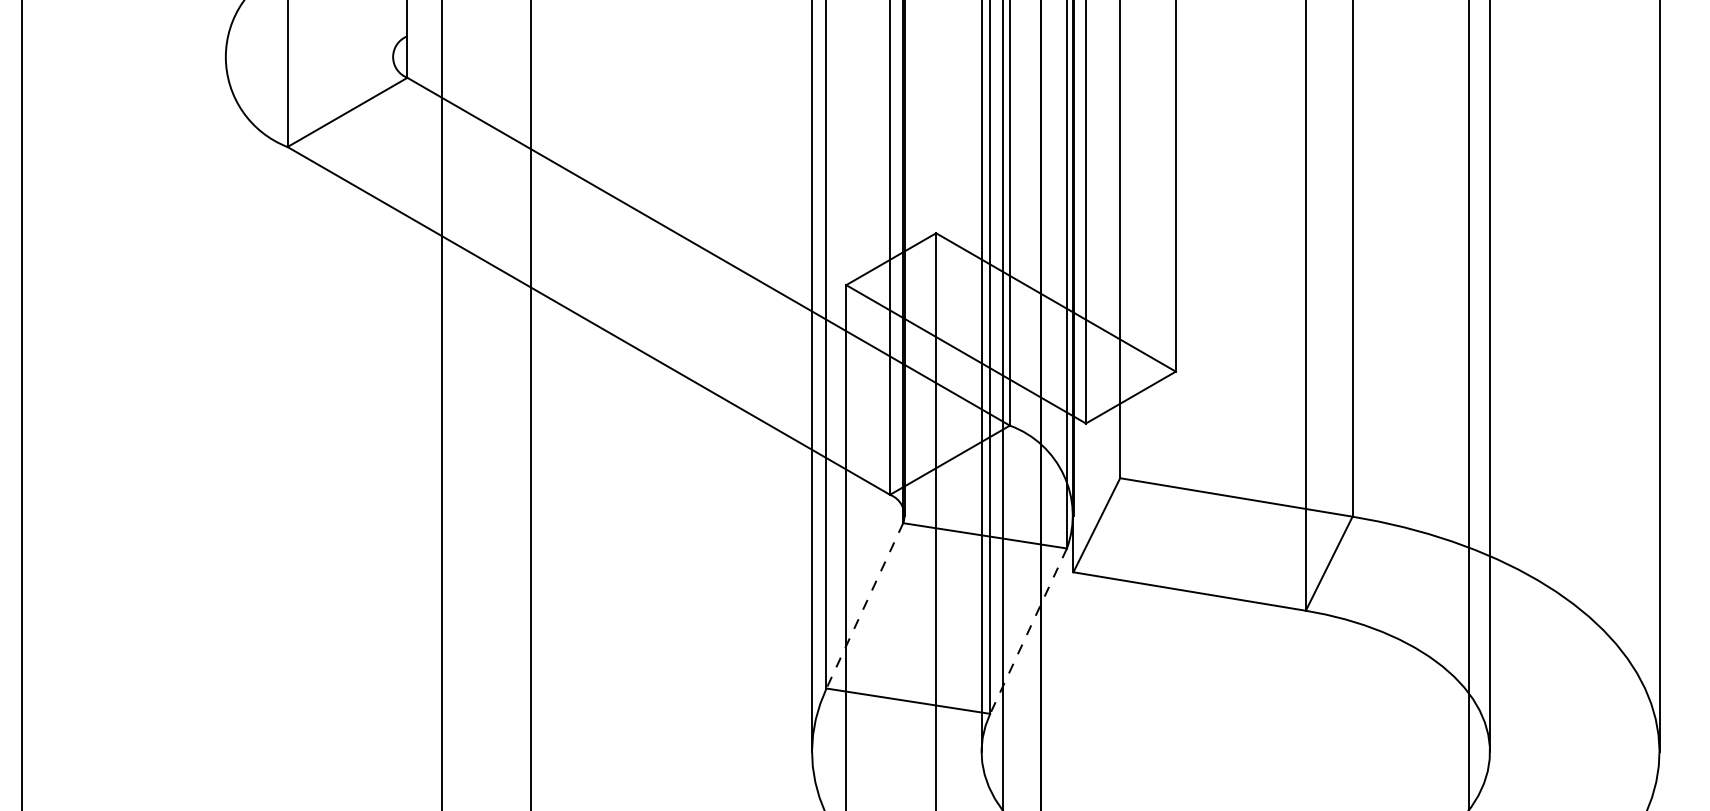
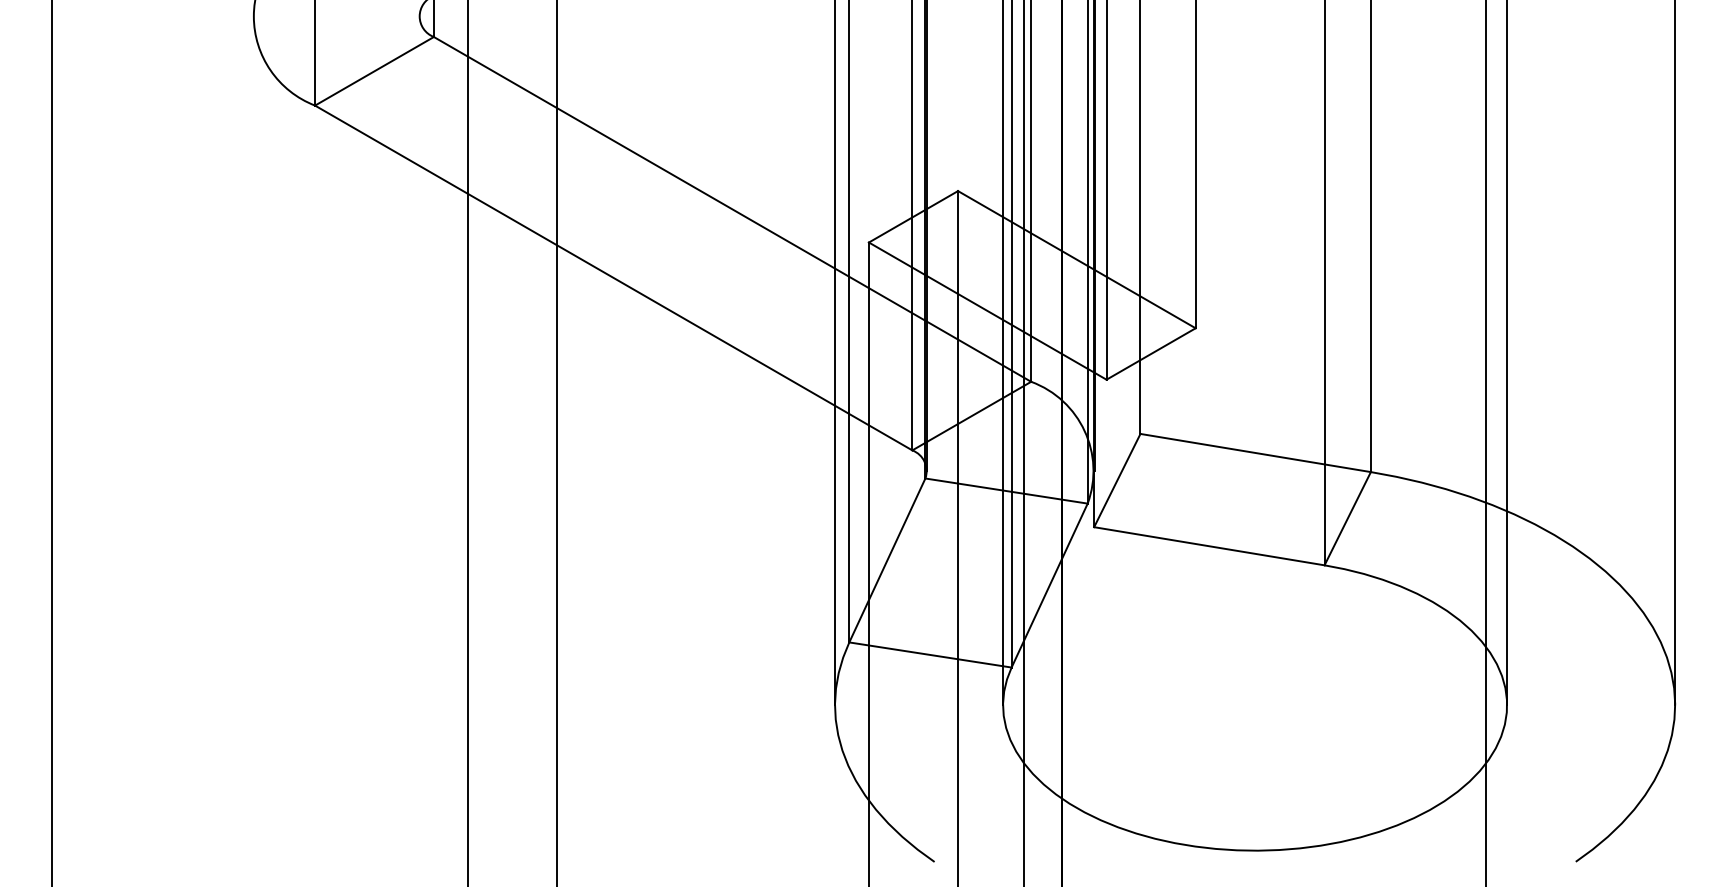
line: (864, 605) -> (887, 560), dashed -> solid
line: (1028, 632) -> (1049, 586), dashed -> solid

